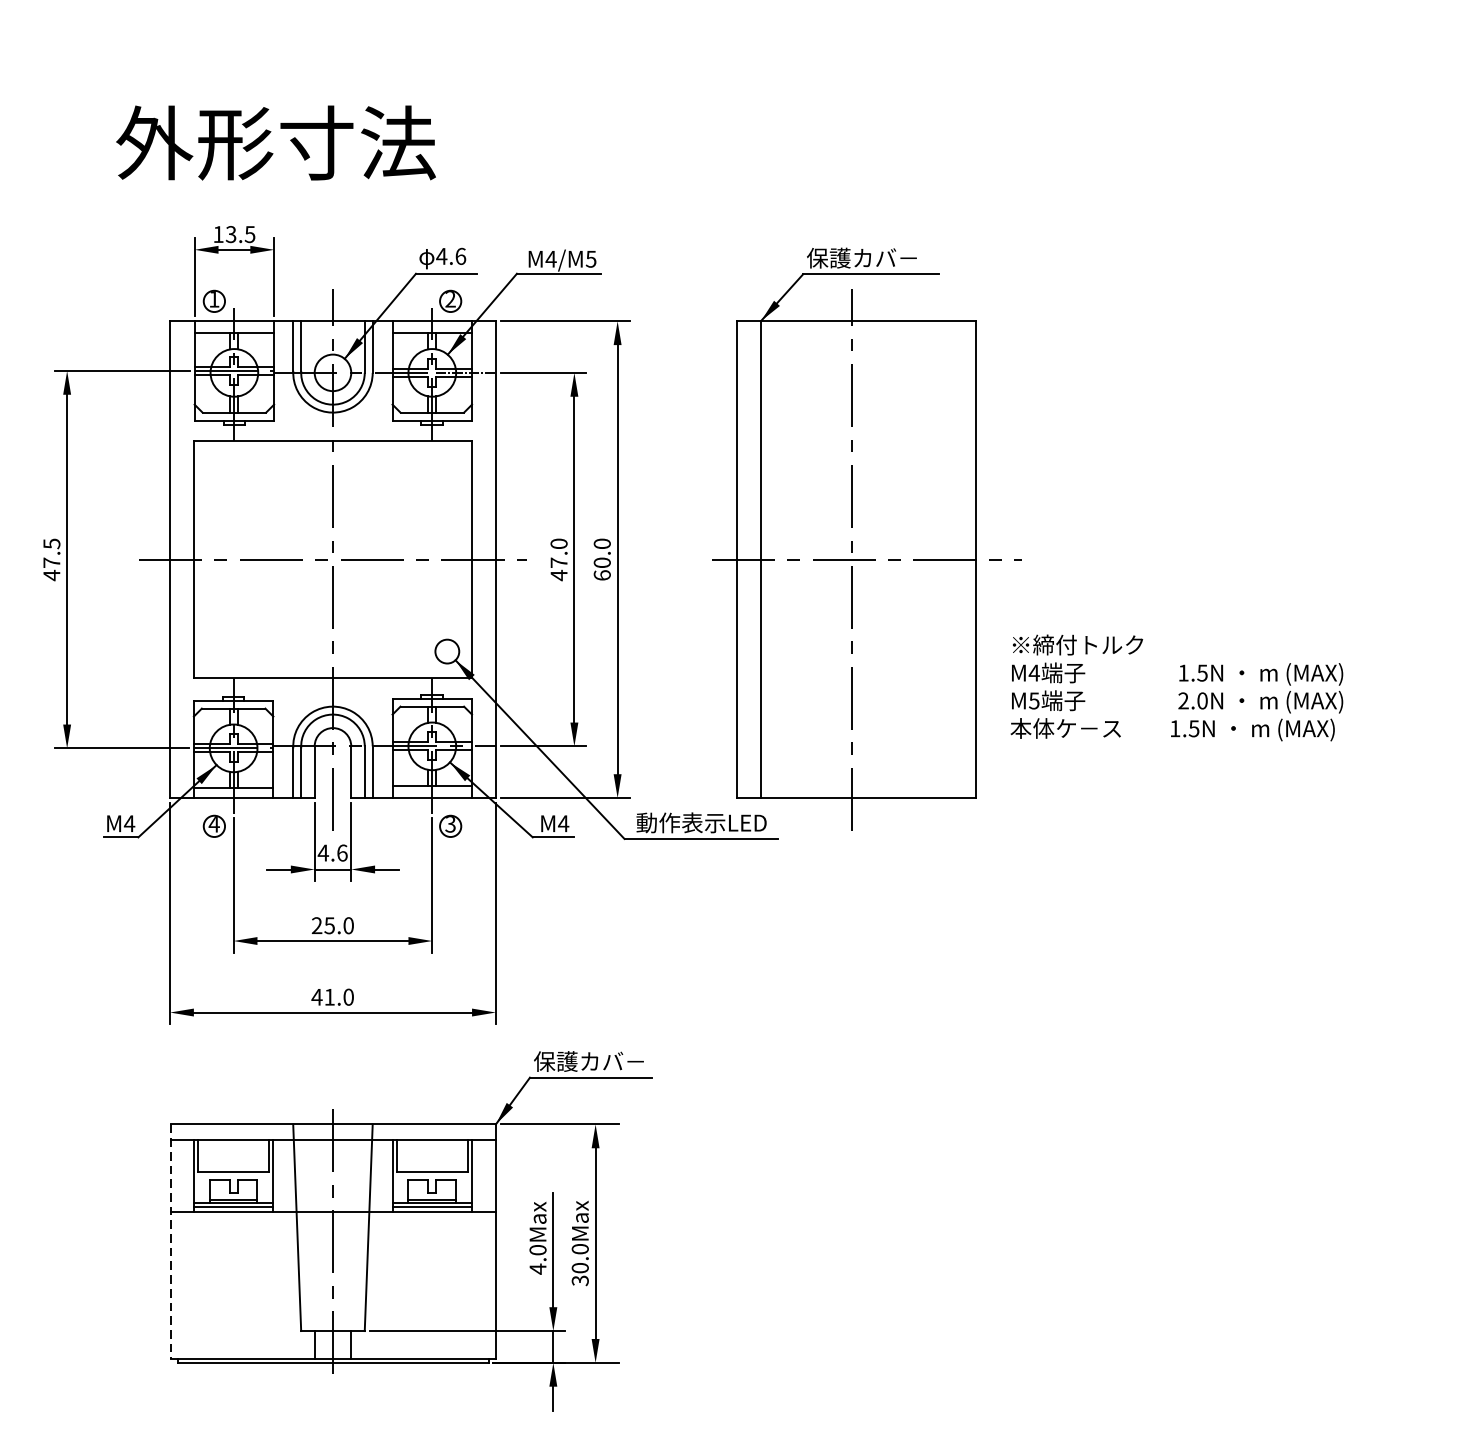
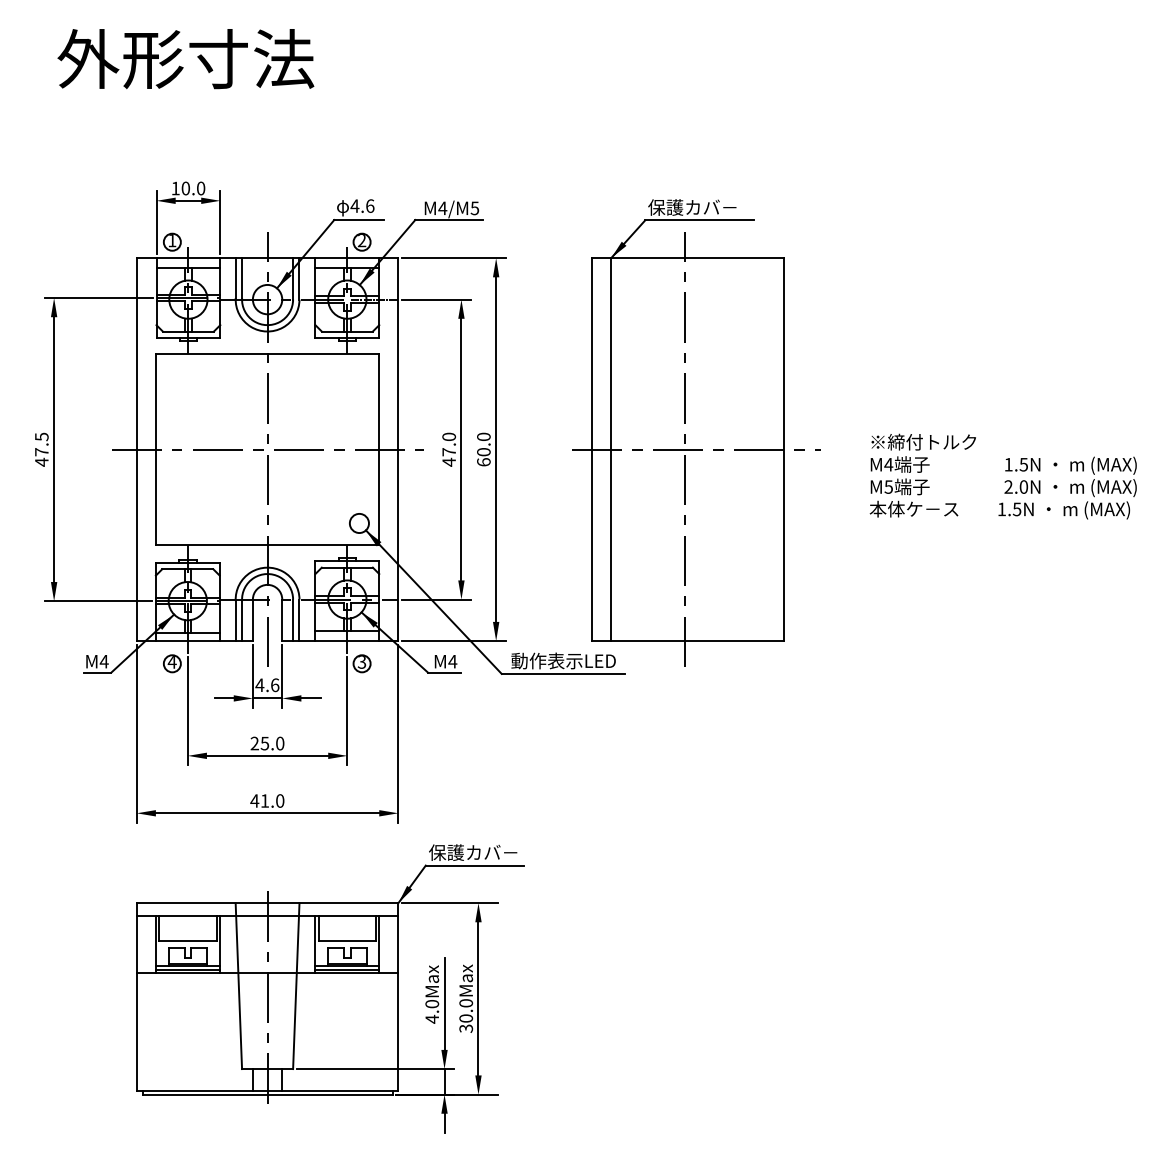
text: (275, 143) -> (185, 59), moved
text: (240, 234) -> (193, 188), 13.5 -> 10.0
text: (1175, 687) -> (1002, 476), moved
line: (170, 1241) -> (137, 997), dashed -> solid

